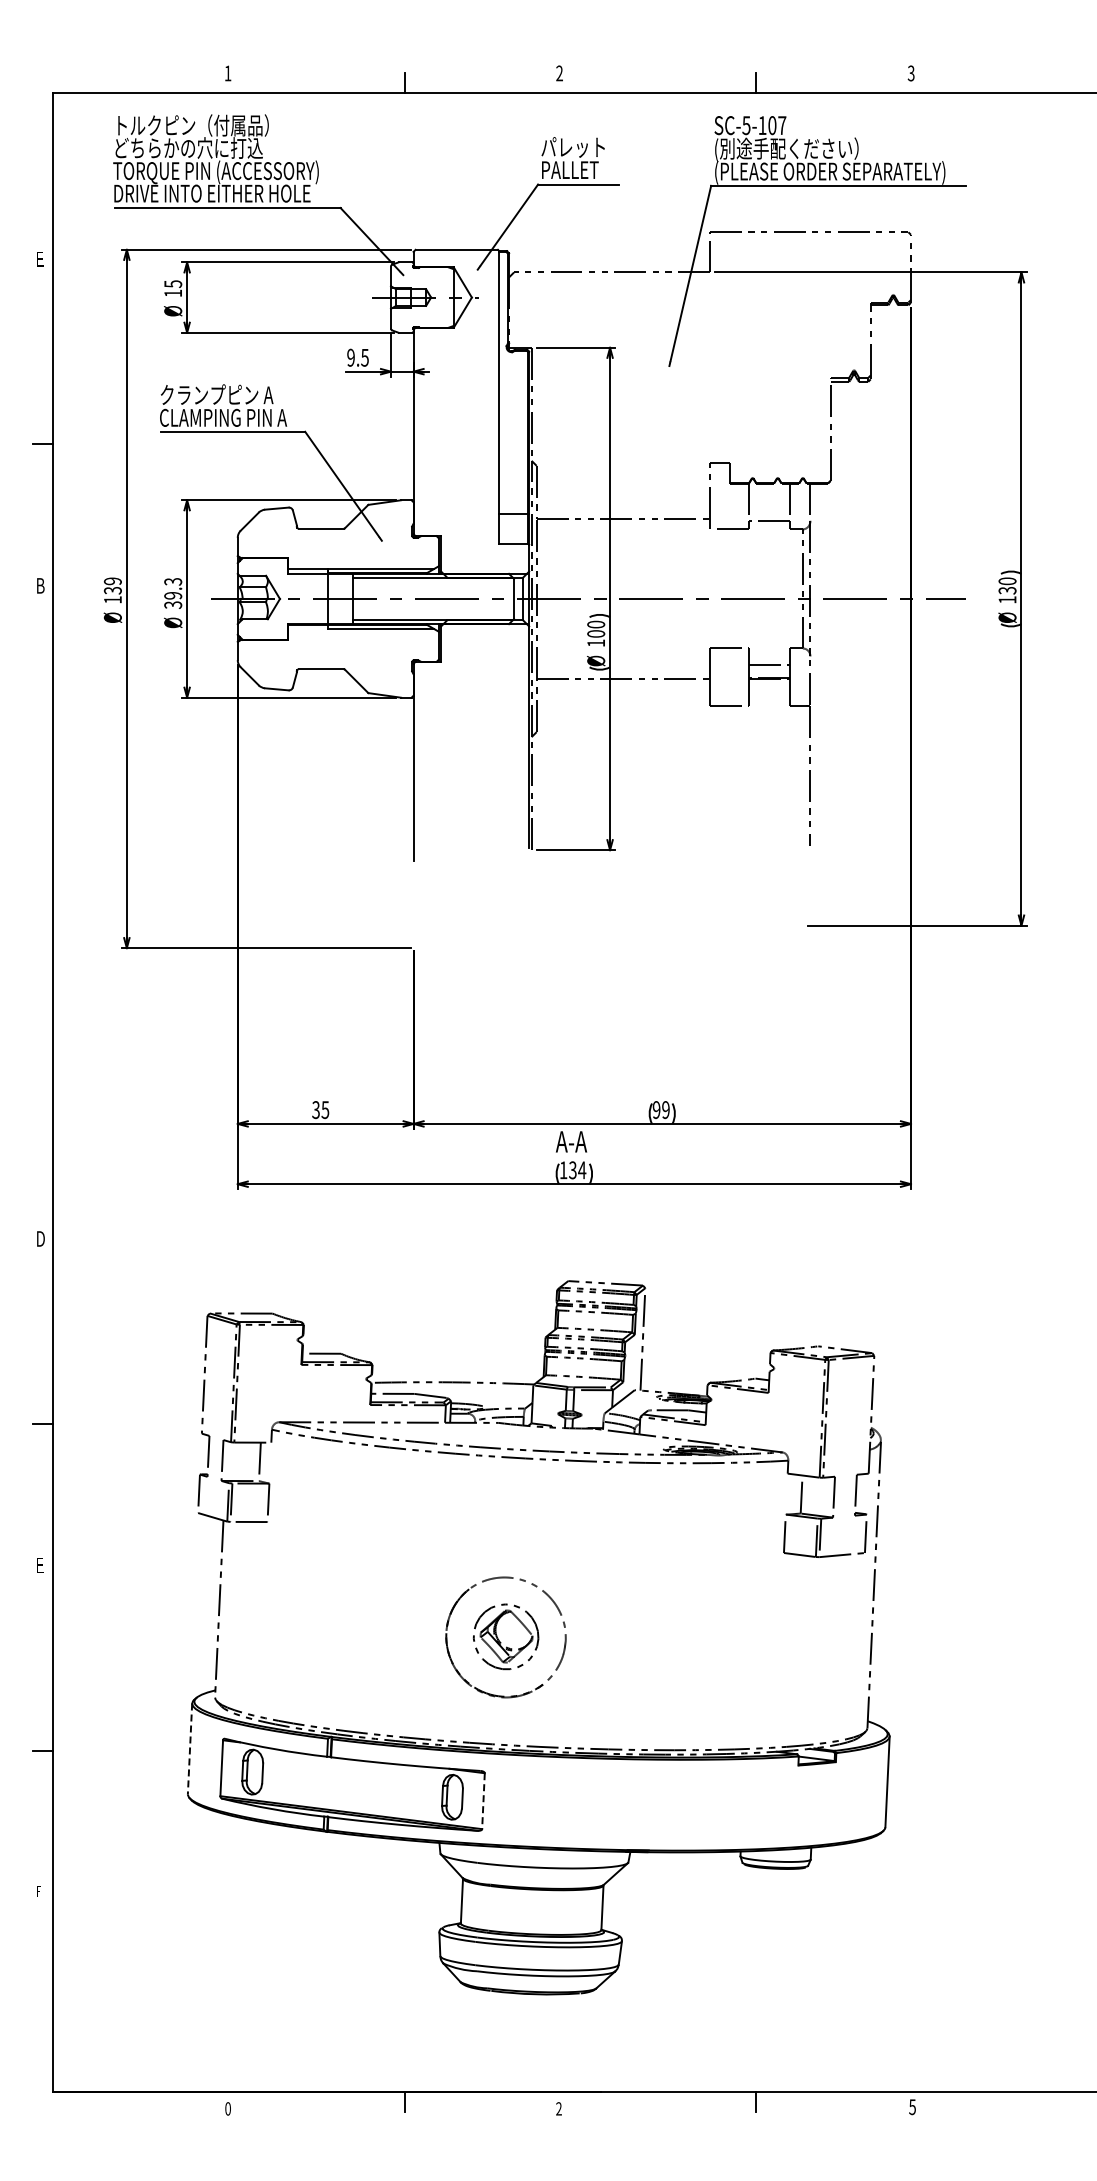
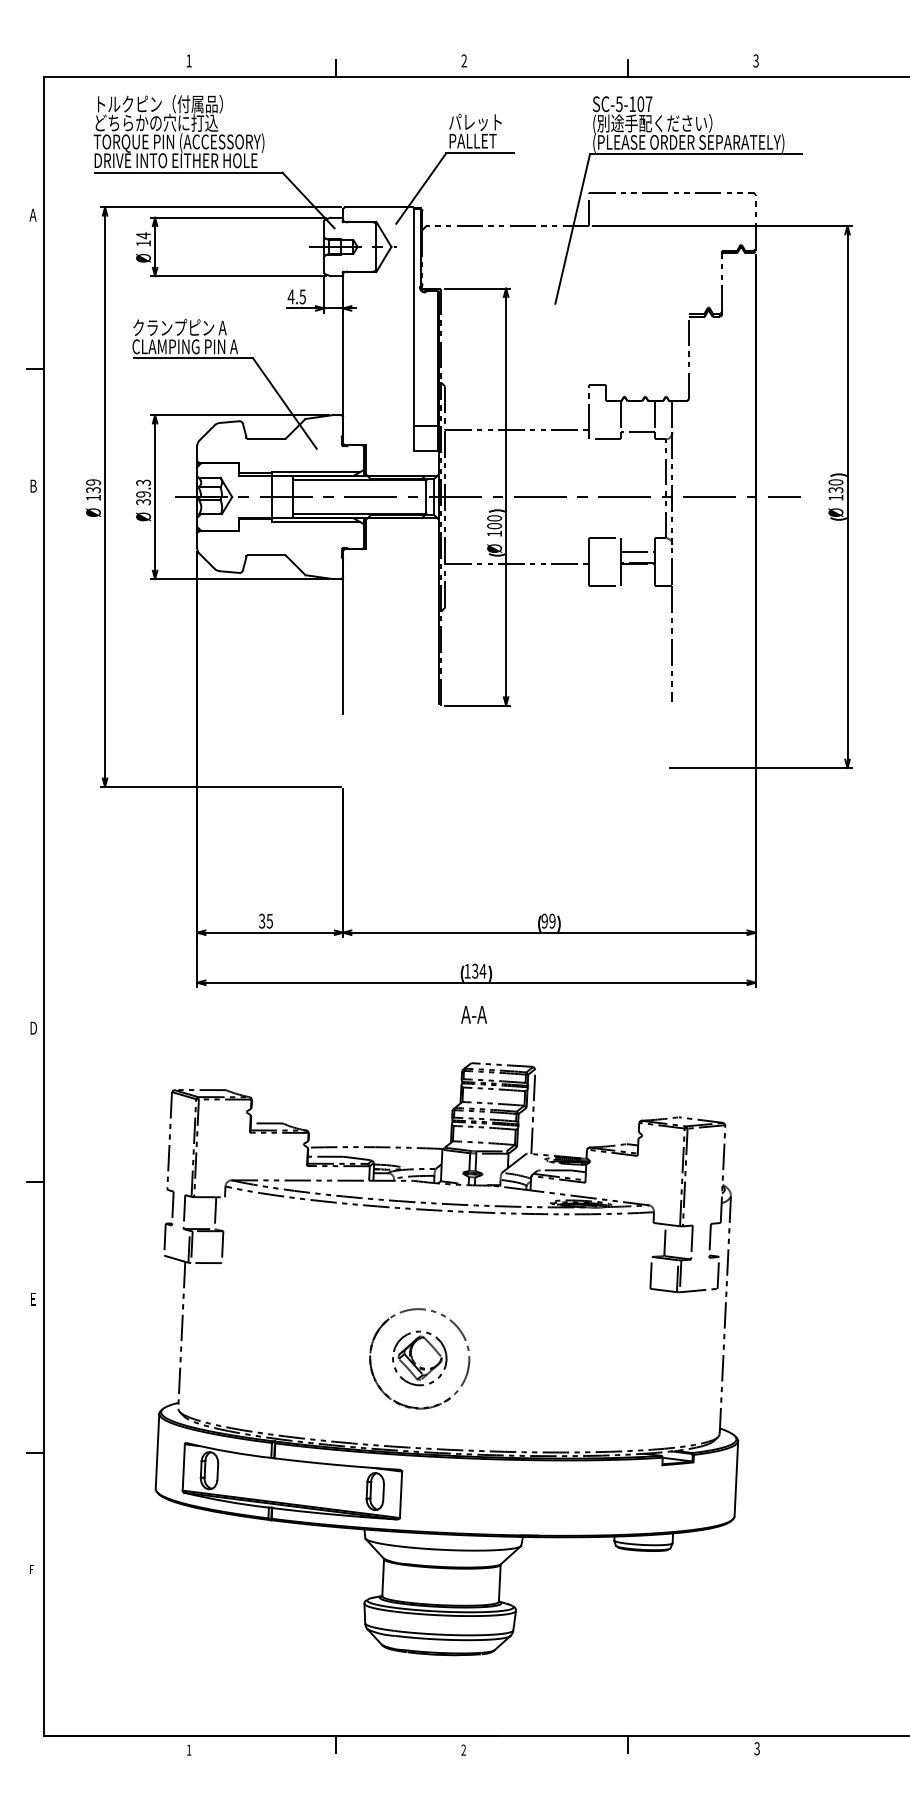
text: (39, 259) -> (32, 215), E -> A
text: (173, 284) -> (143, 236), 15 -> 14
text: (350, 357) -> (290, 296), 9.5 -> 4.5
text: (571, 1141) -> (474, 1014), moved
line: (190, 1749) -> (157, 1451), dashed -> solid
line: (483, 1801) -> (401, 1495), dashed -> solid
text: (912, 2106) -> (757, 1748), 5 -> 3
text: (227, 2108) -> (188, 1749), 0 -> 1

